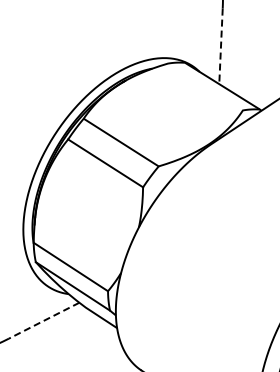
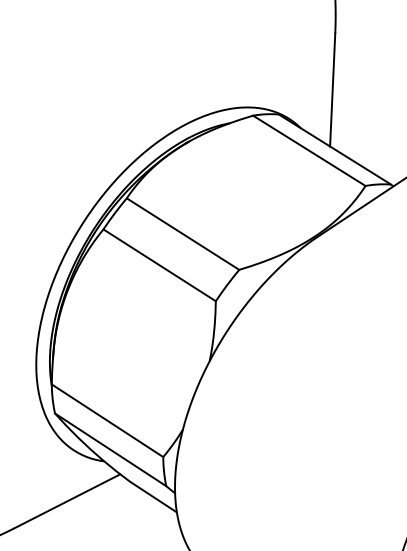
line: (221, 46) -> (333, 90), dashed -> solid
line: (204, 86) -> (307, 150), added
line: (44, 320) -> (67, 500), dashed -> solid

